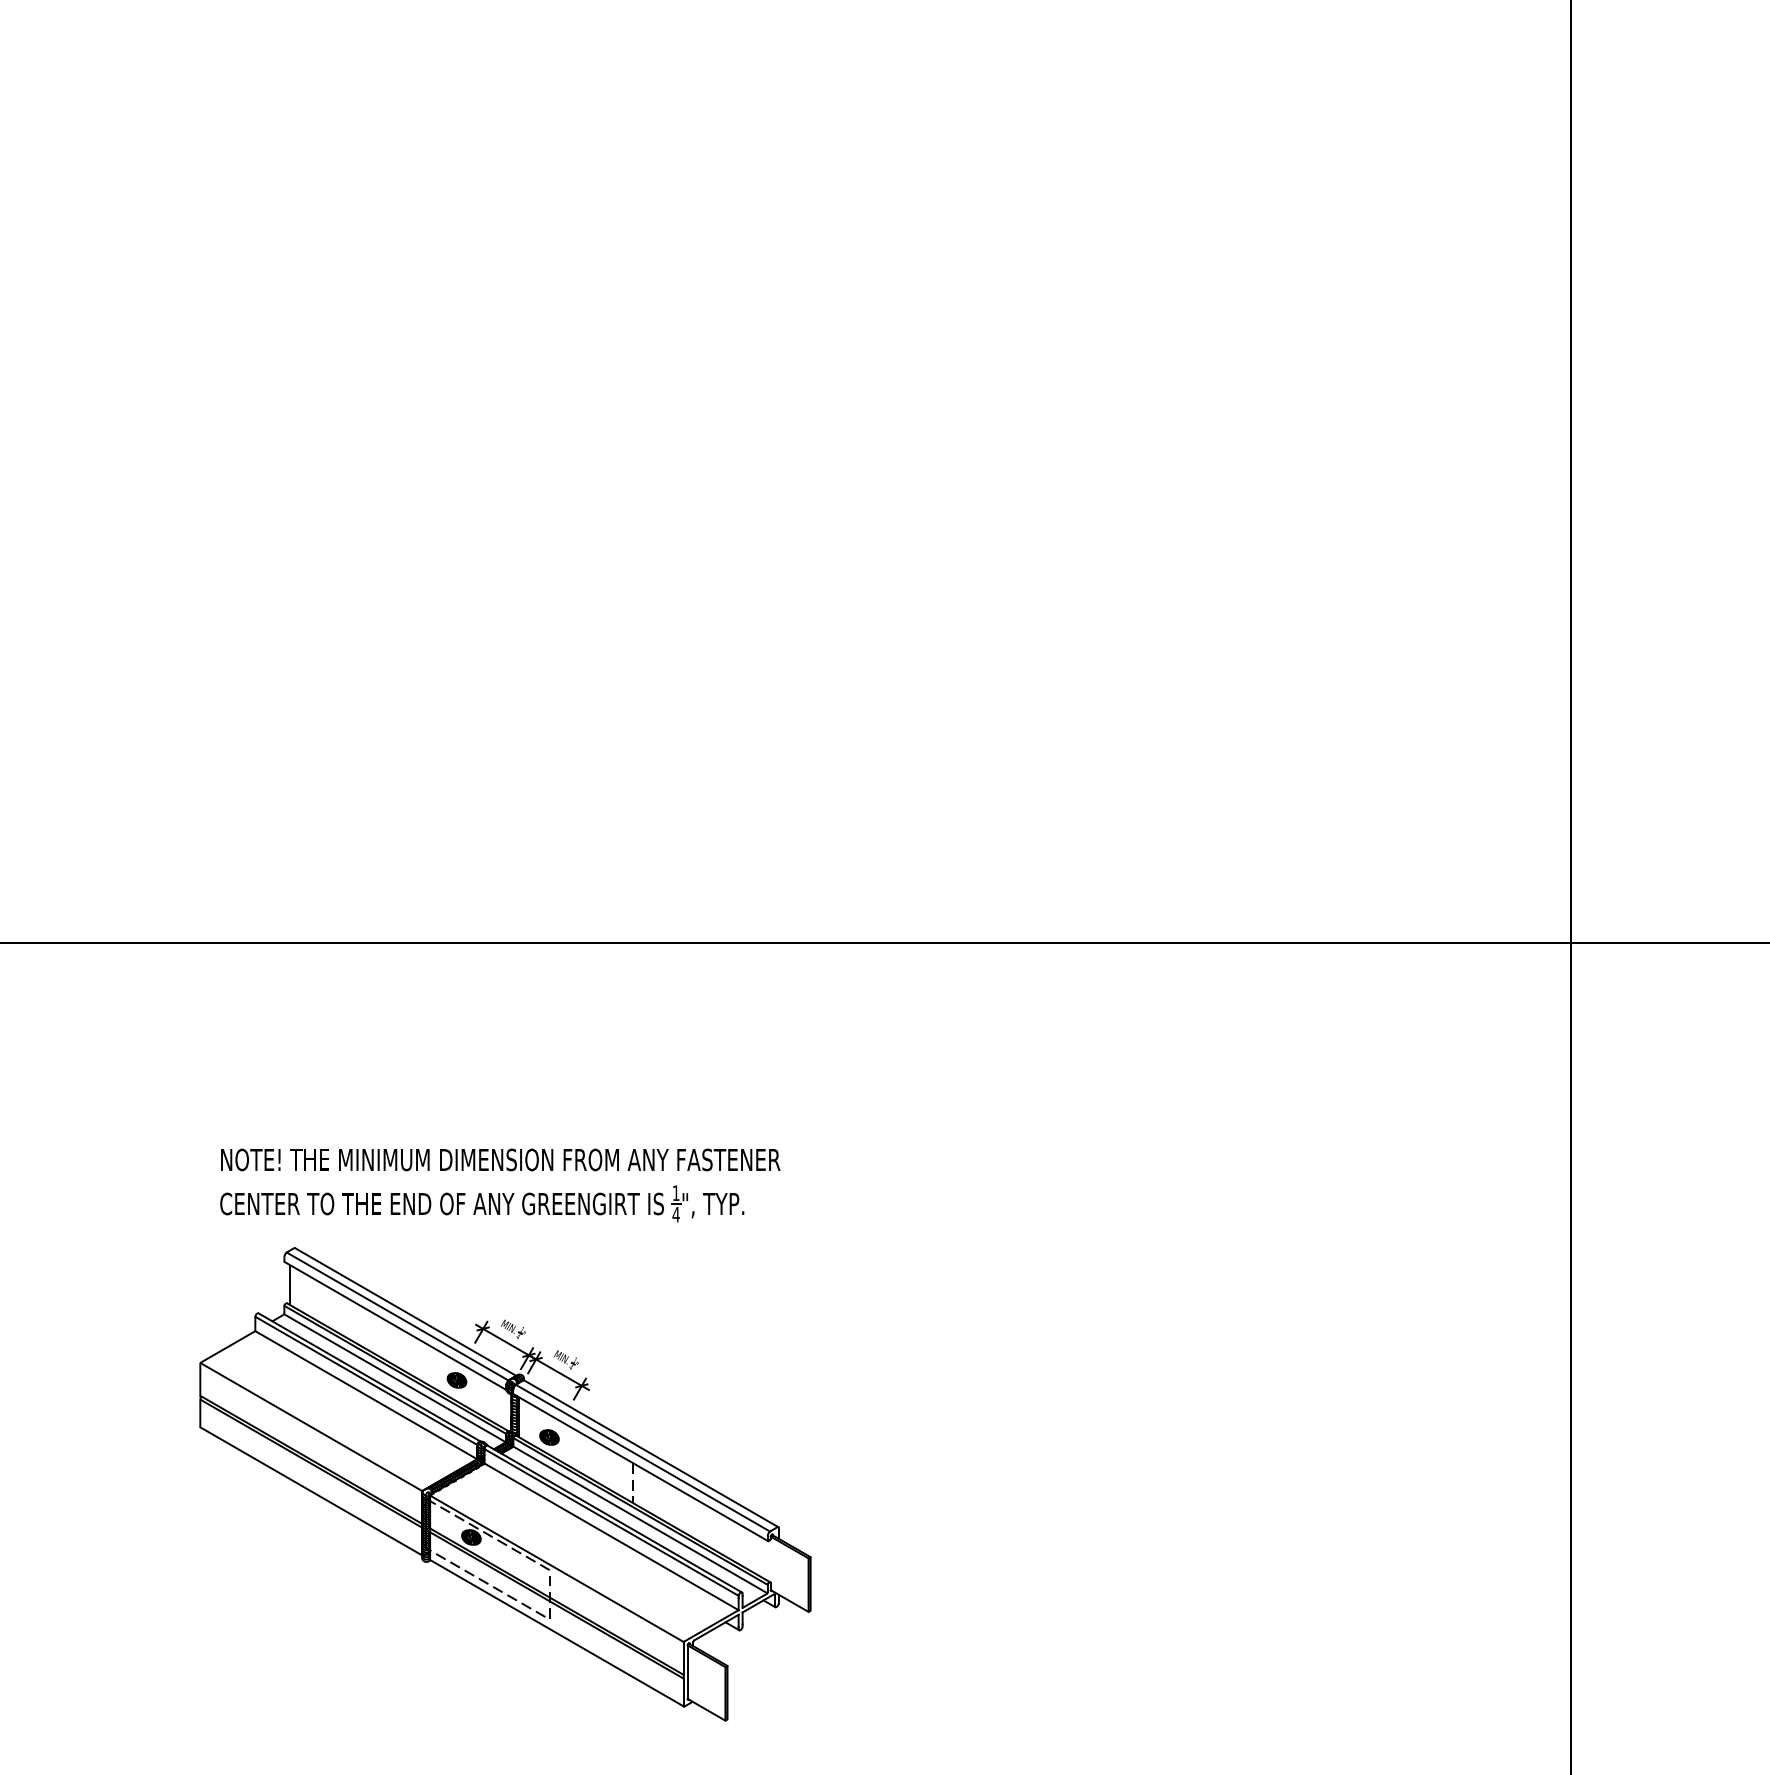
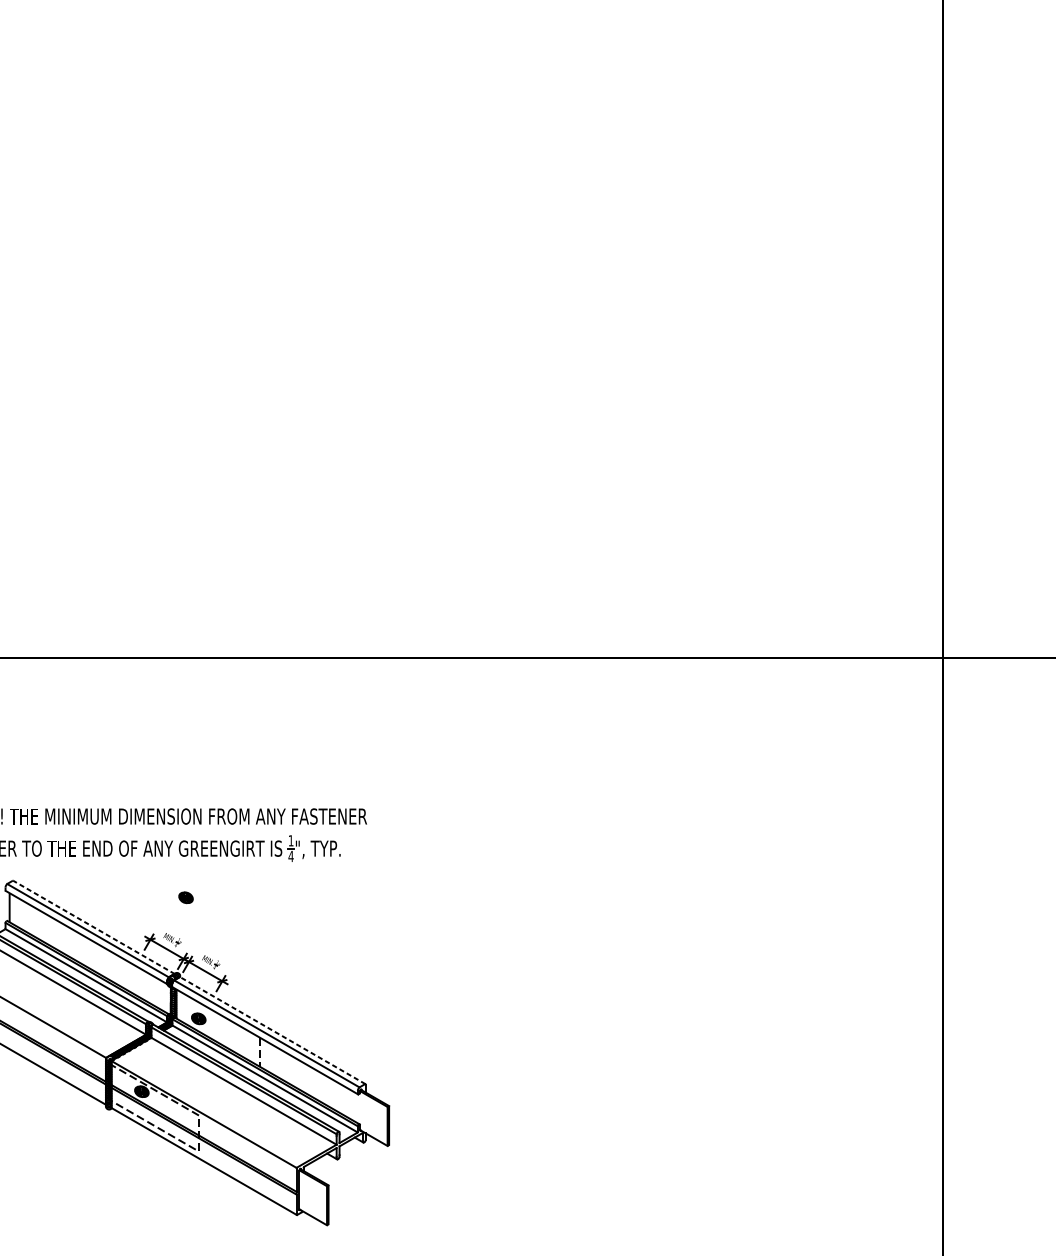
line: (405, 1311) -> (93, 927), solid -> dashed
part: (456, 1380) -> (185, 897), moved
line: (651, 1453) -> (273, 1030), solid -> dashed

